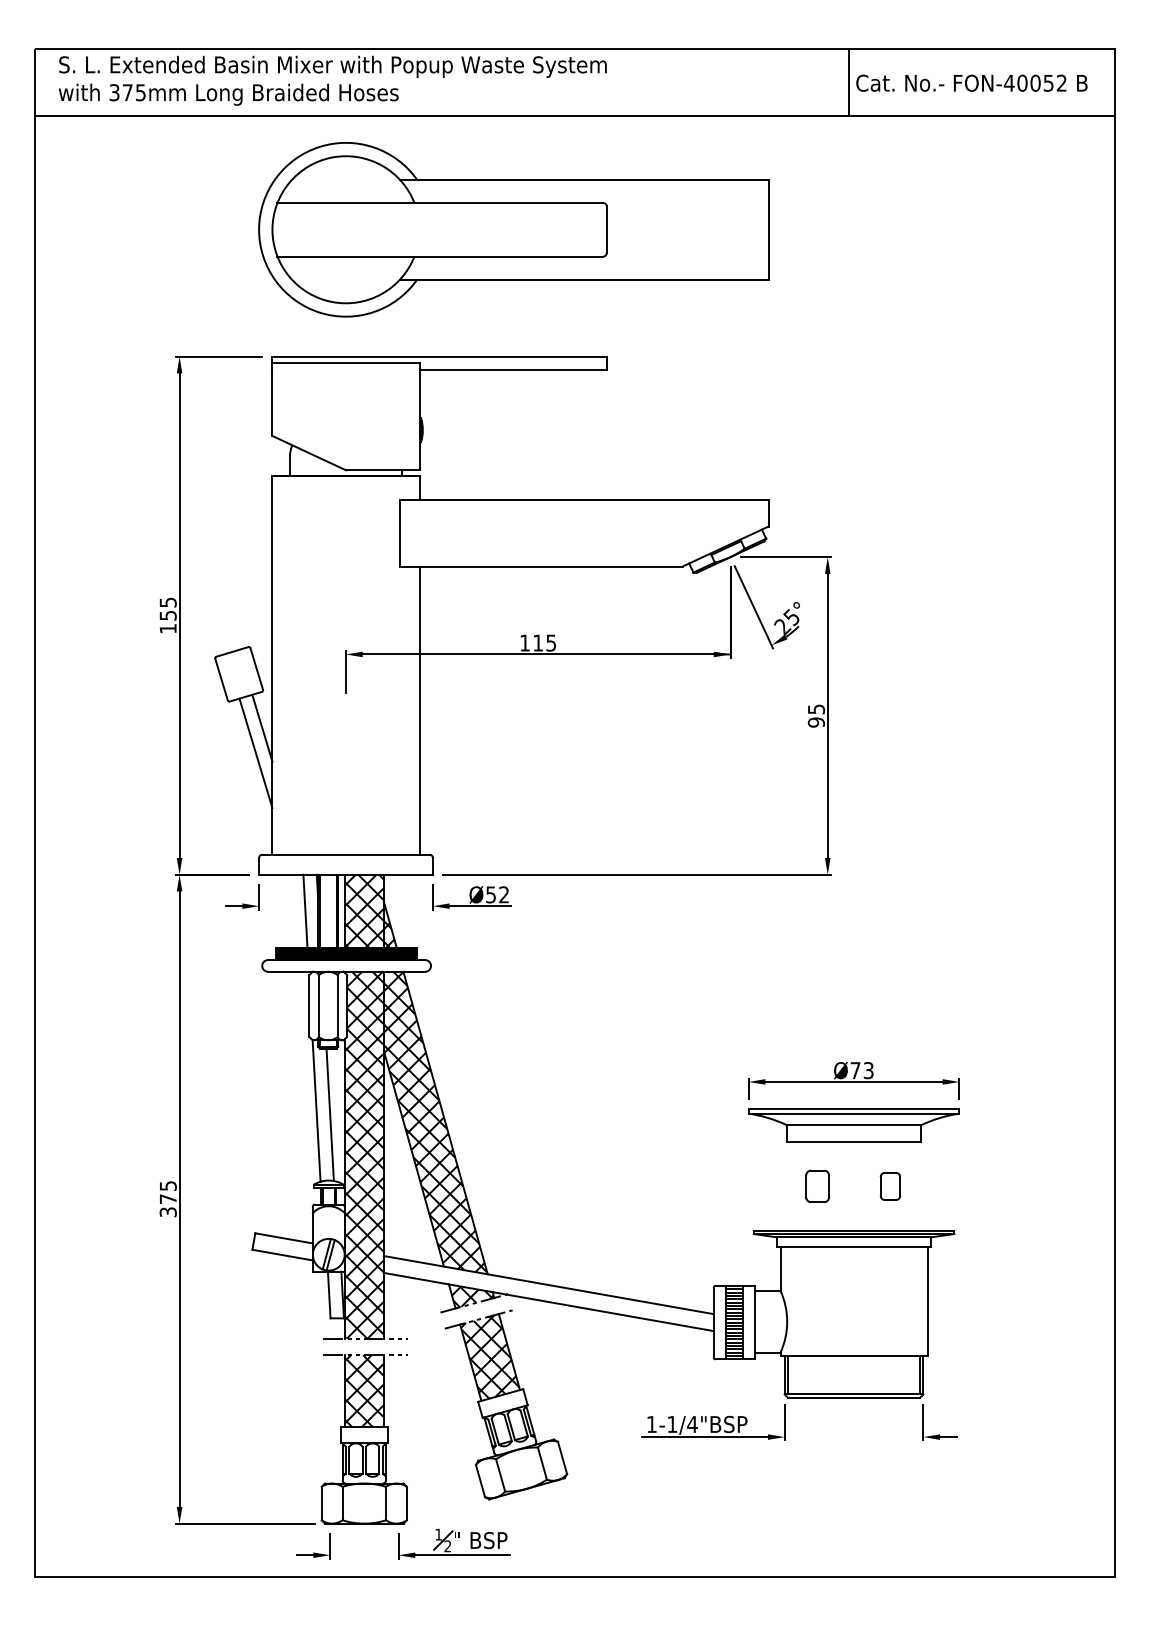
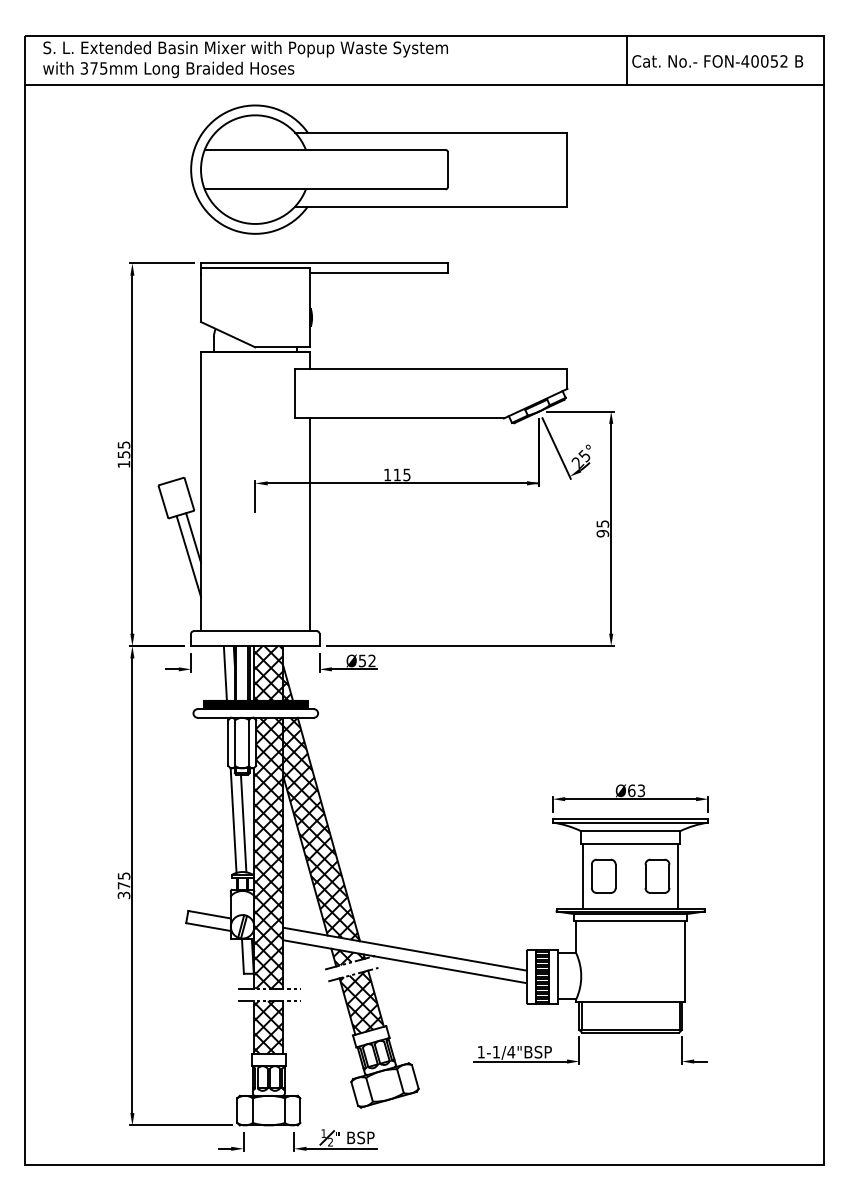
text: (855, 1070) -> (631, 790), Ø73 -> Ø63
line: (789, 1186) -> (582, 876), added
part: (817, 1186) -> (603, 876), size x1.43
part: (890, 1186) -> (657, 876), size x1.67
line: (918, 1186) -> (678, 876), added

